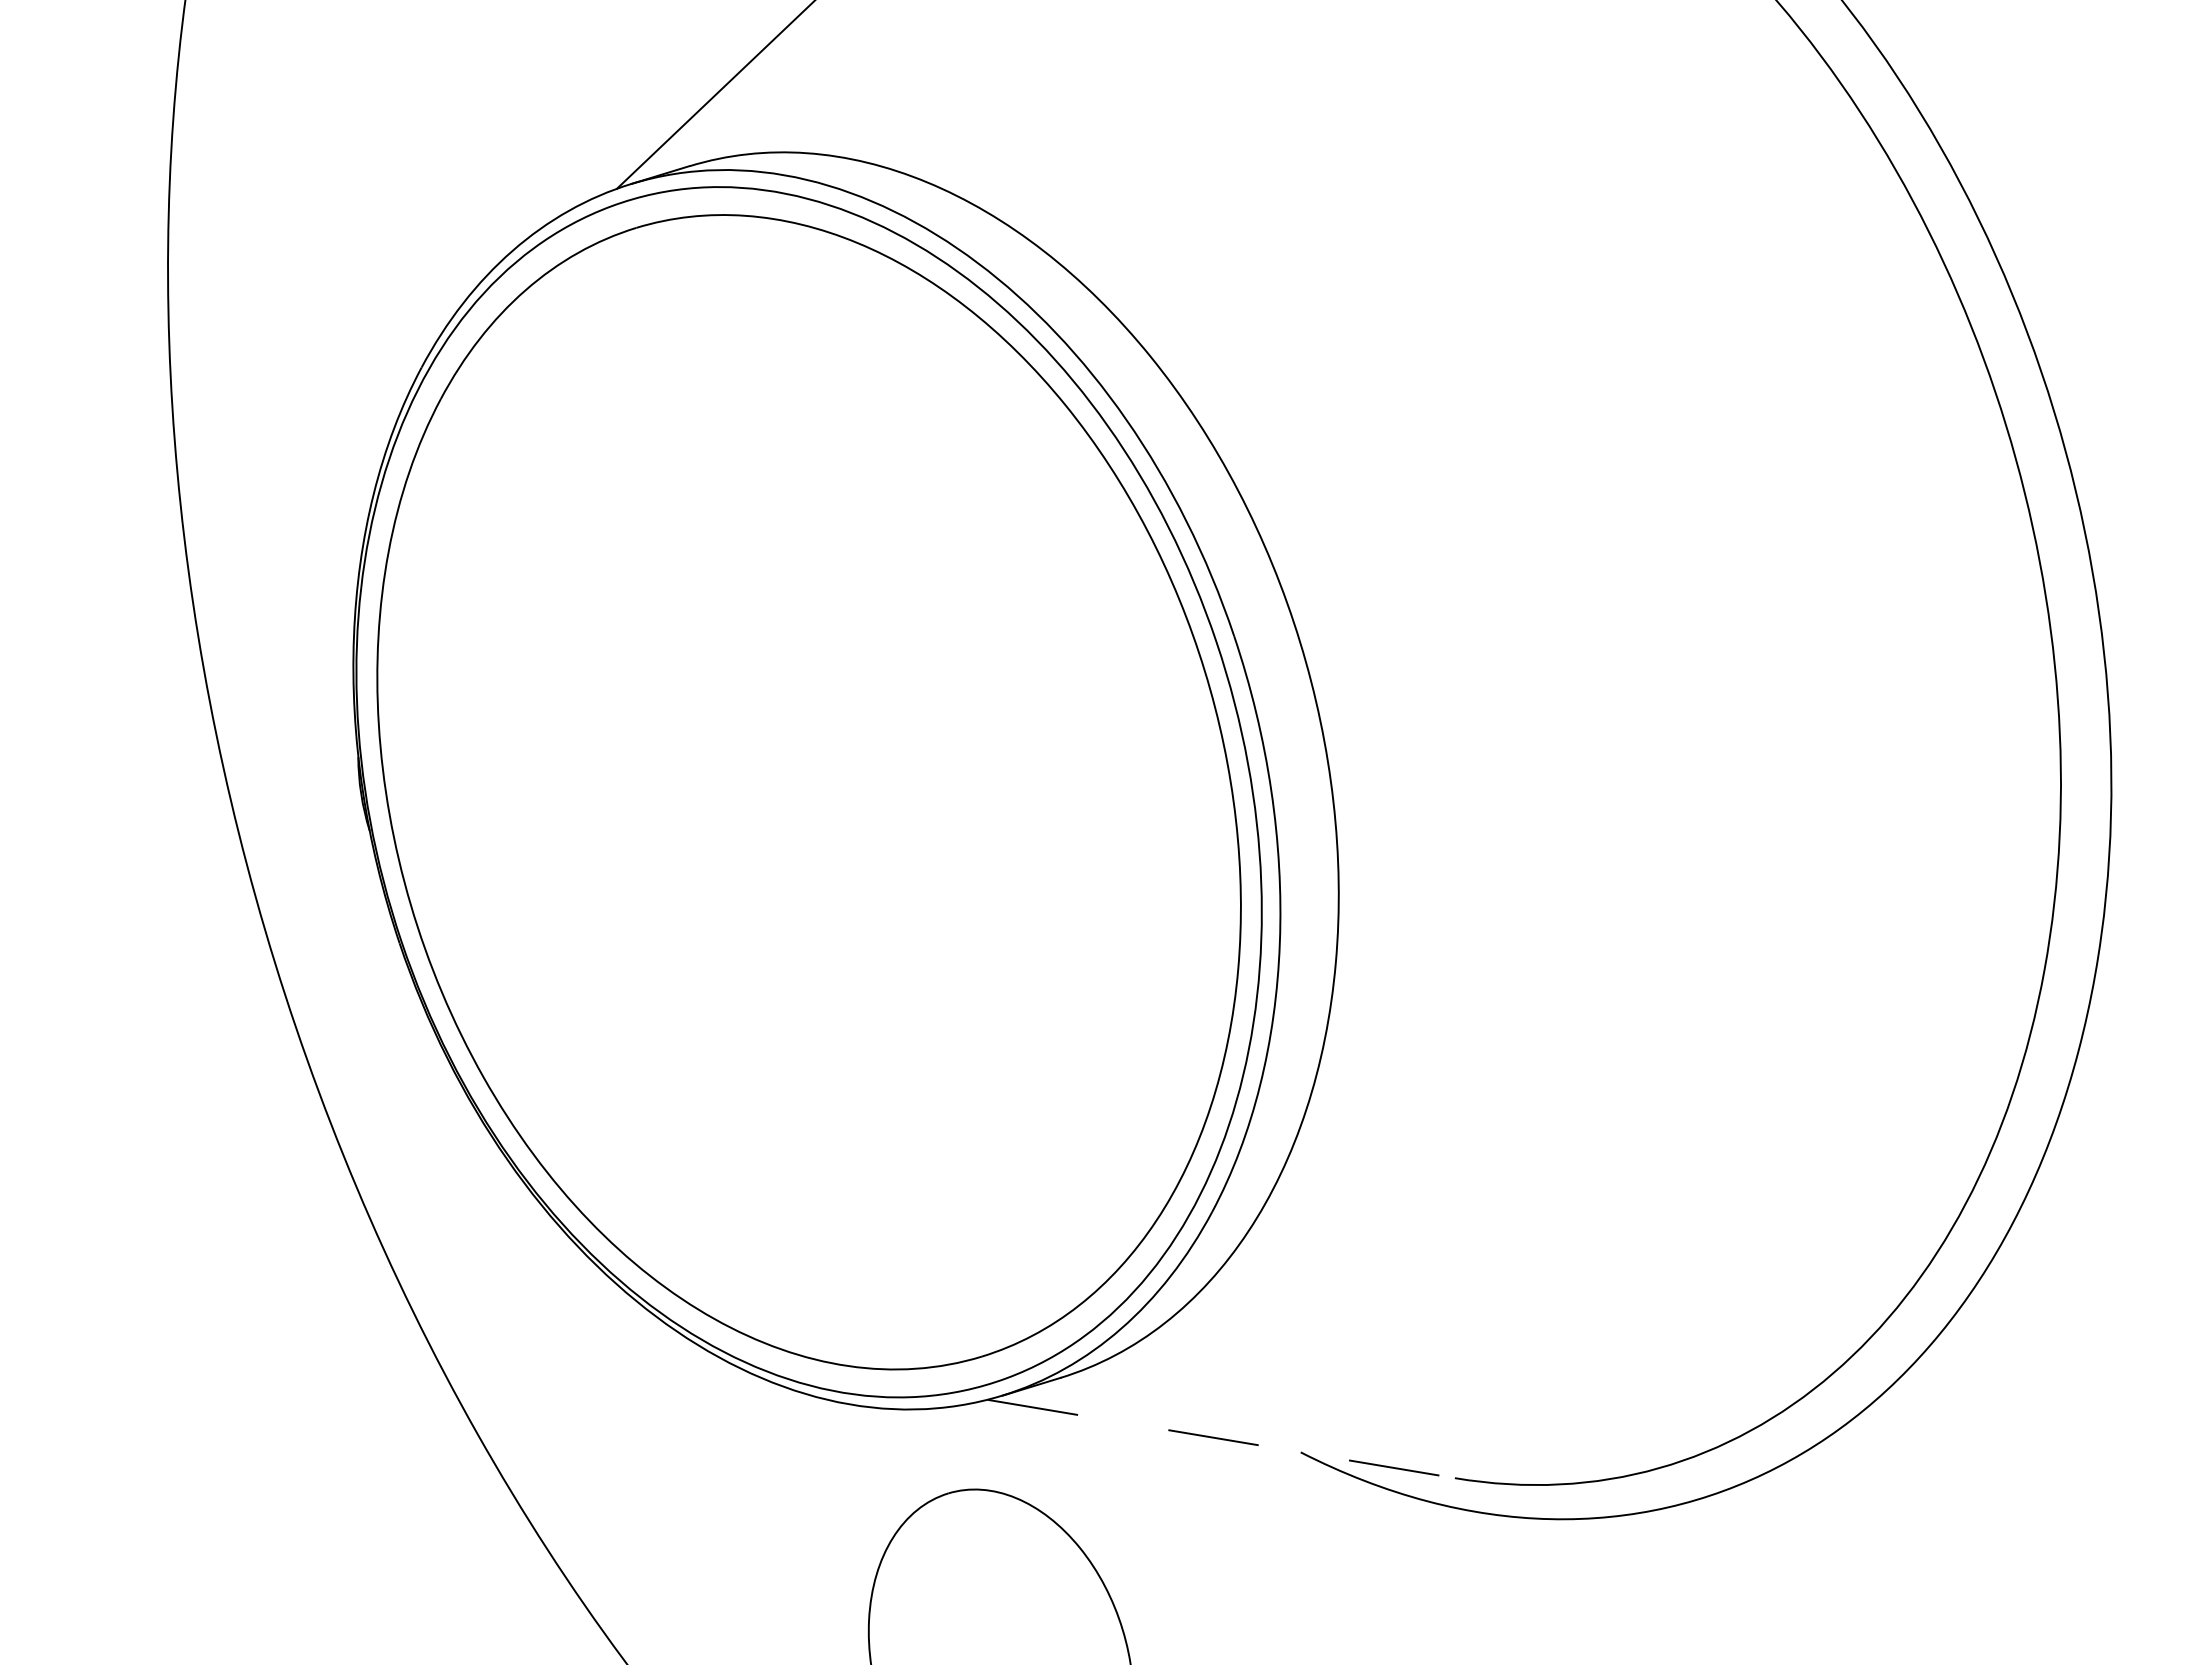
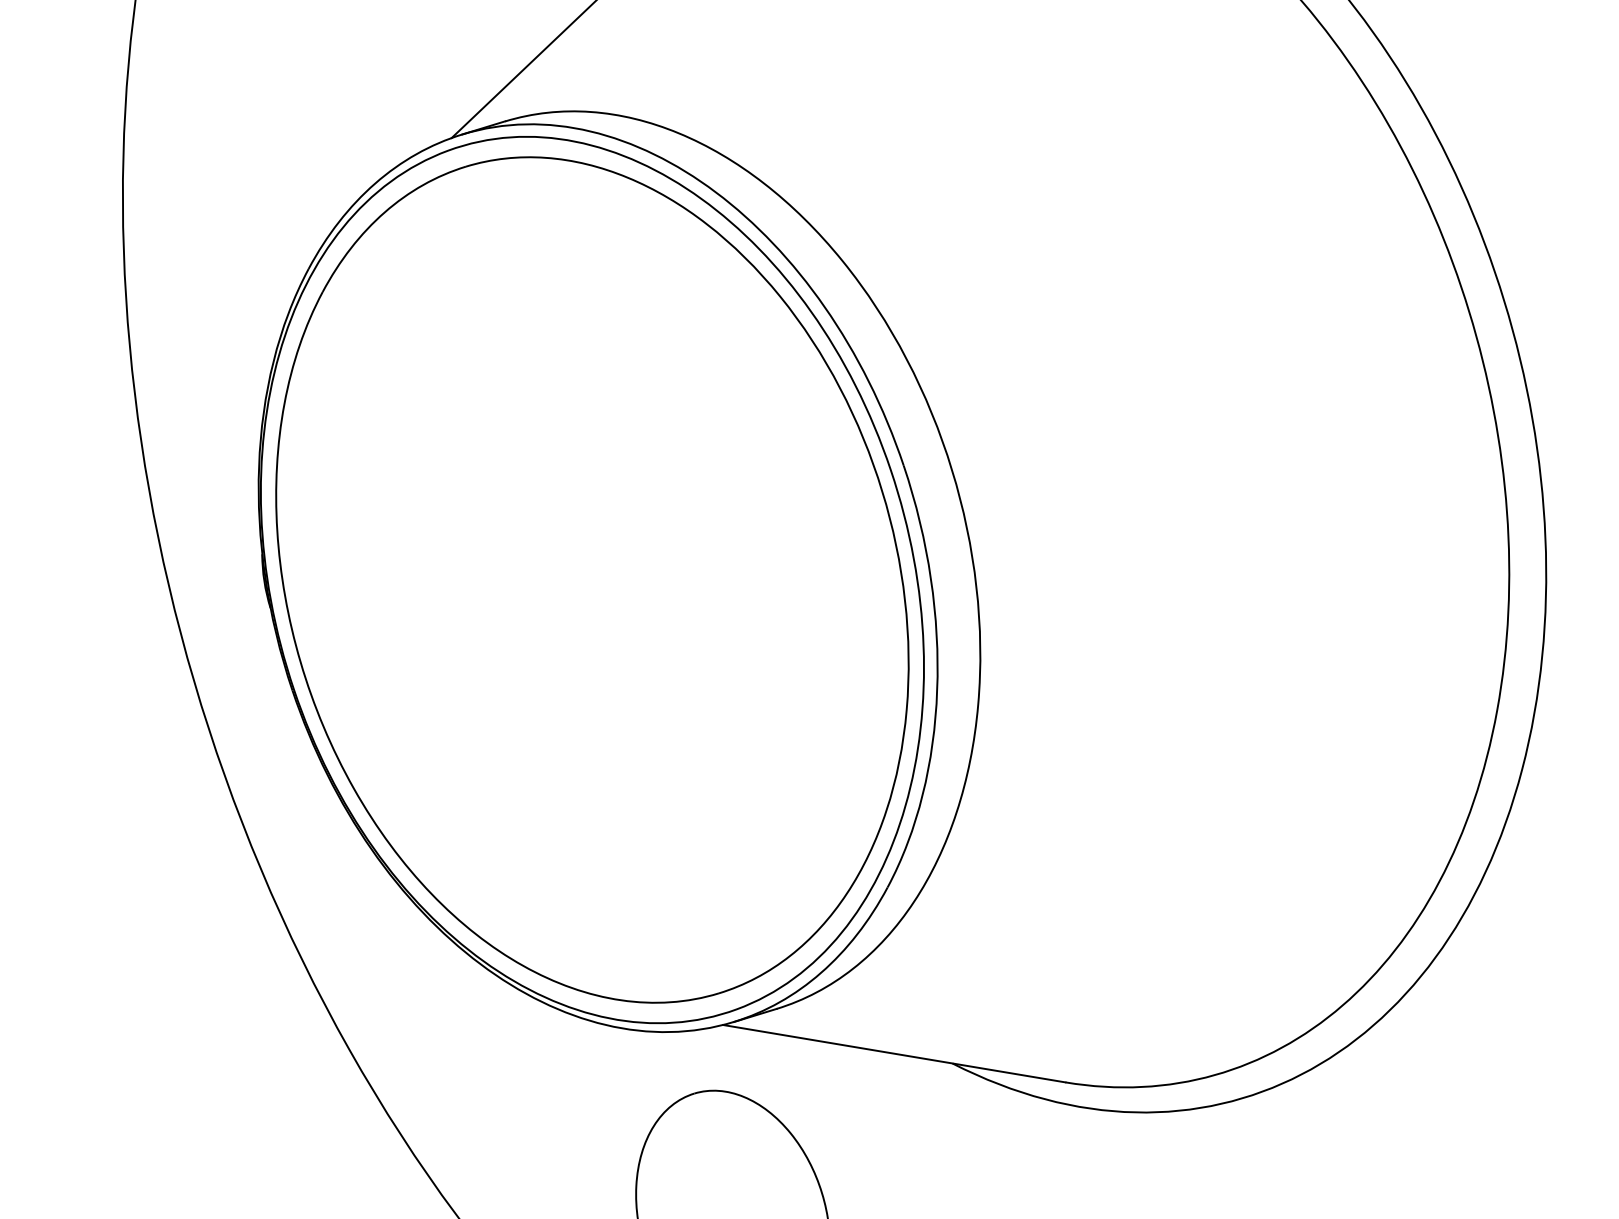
line: (1221, 1439) -> (894, 1054), dashed -> solid

